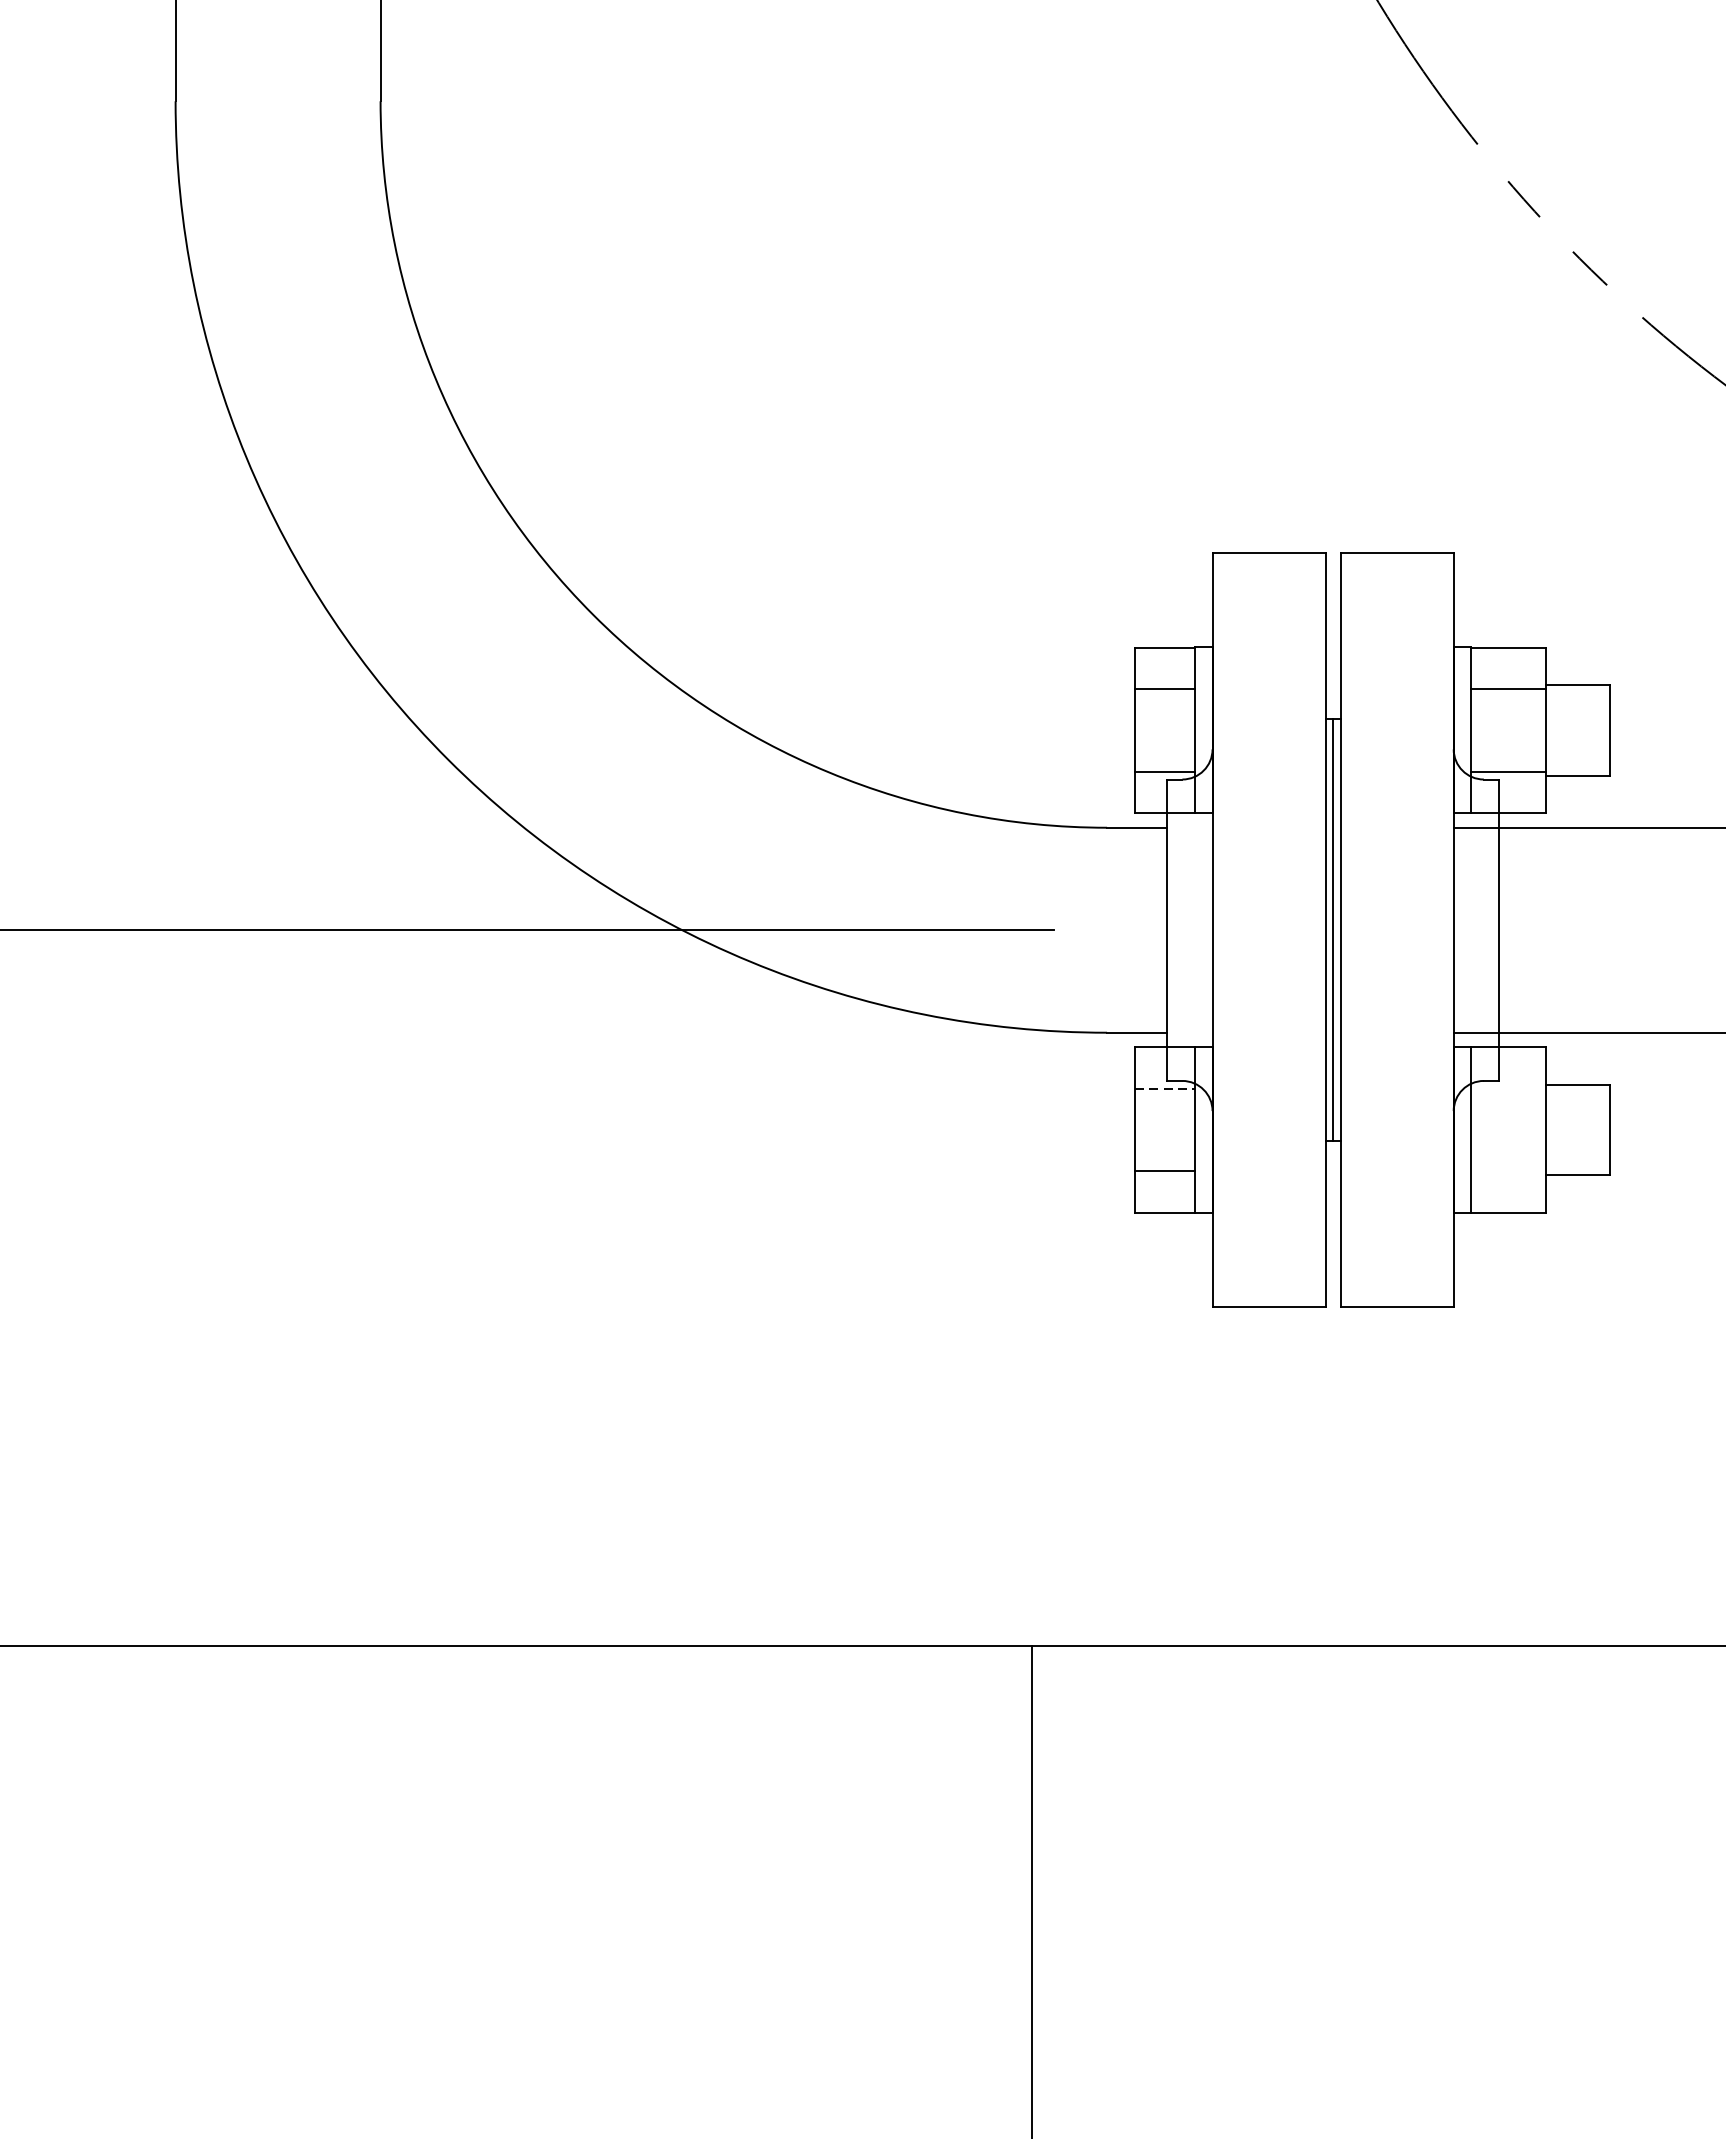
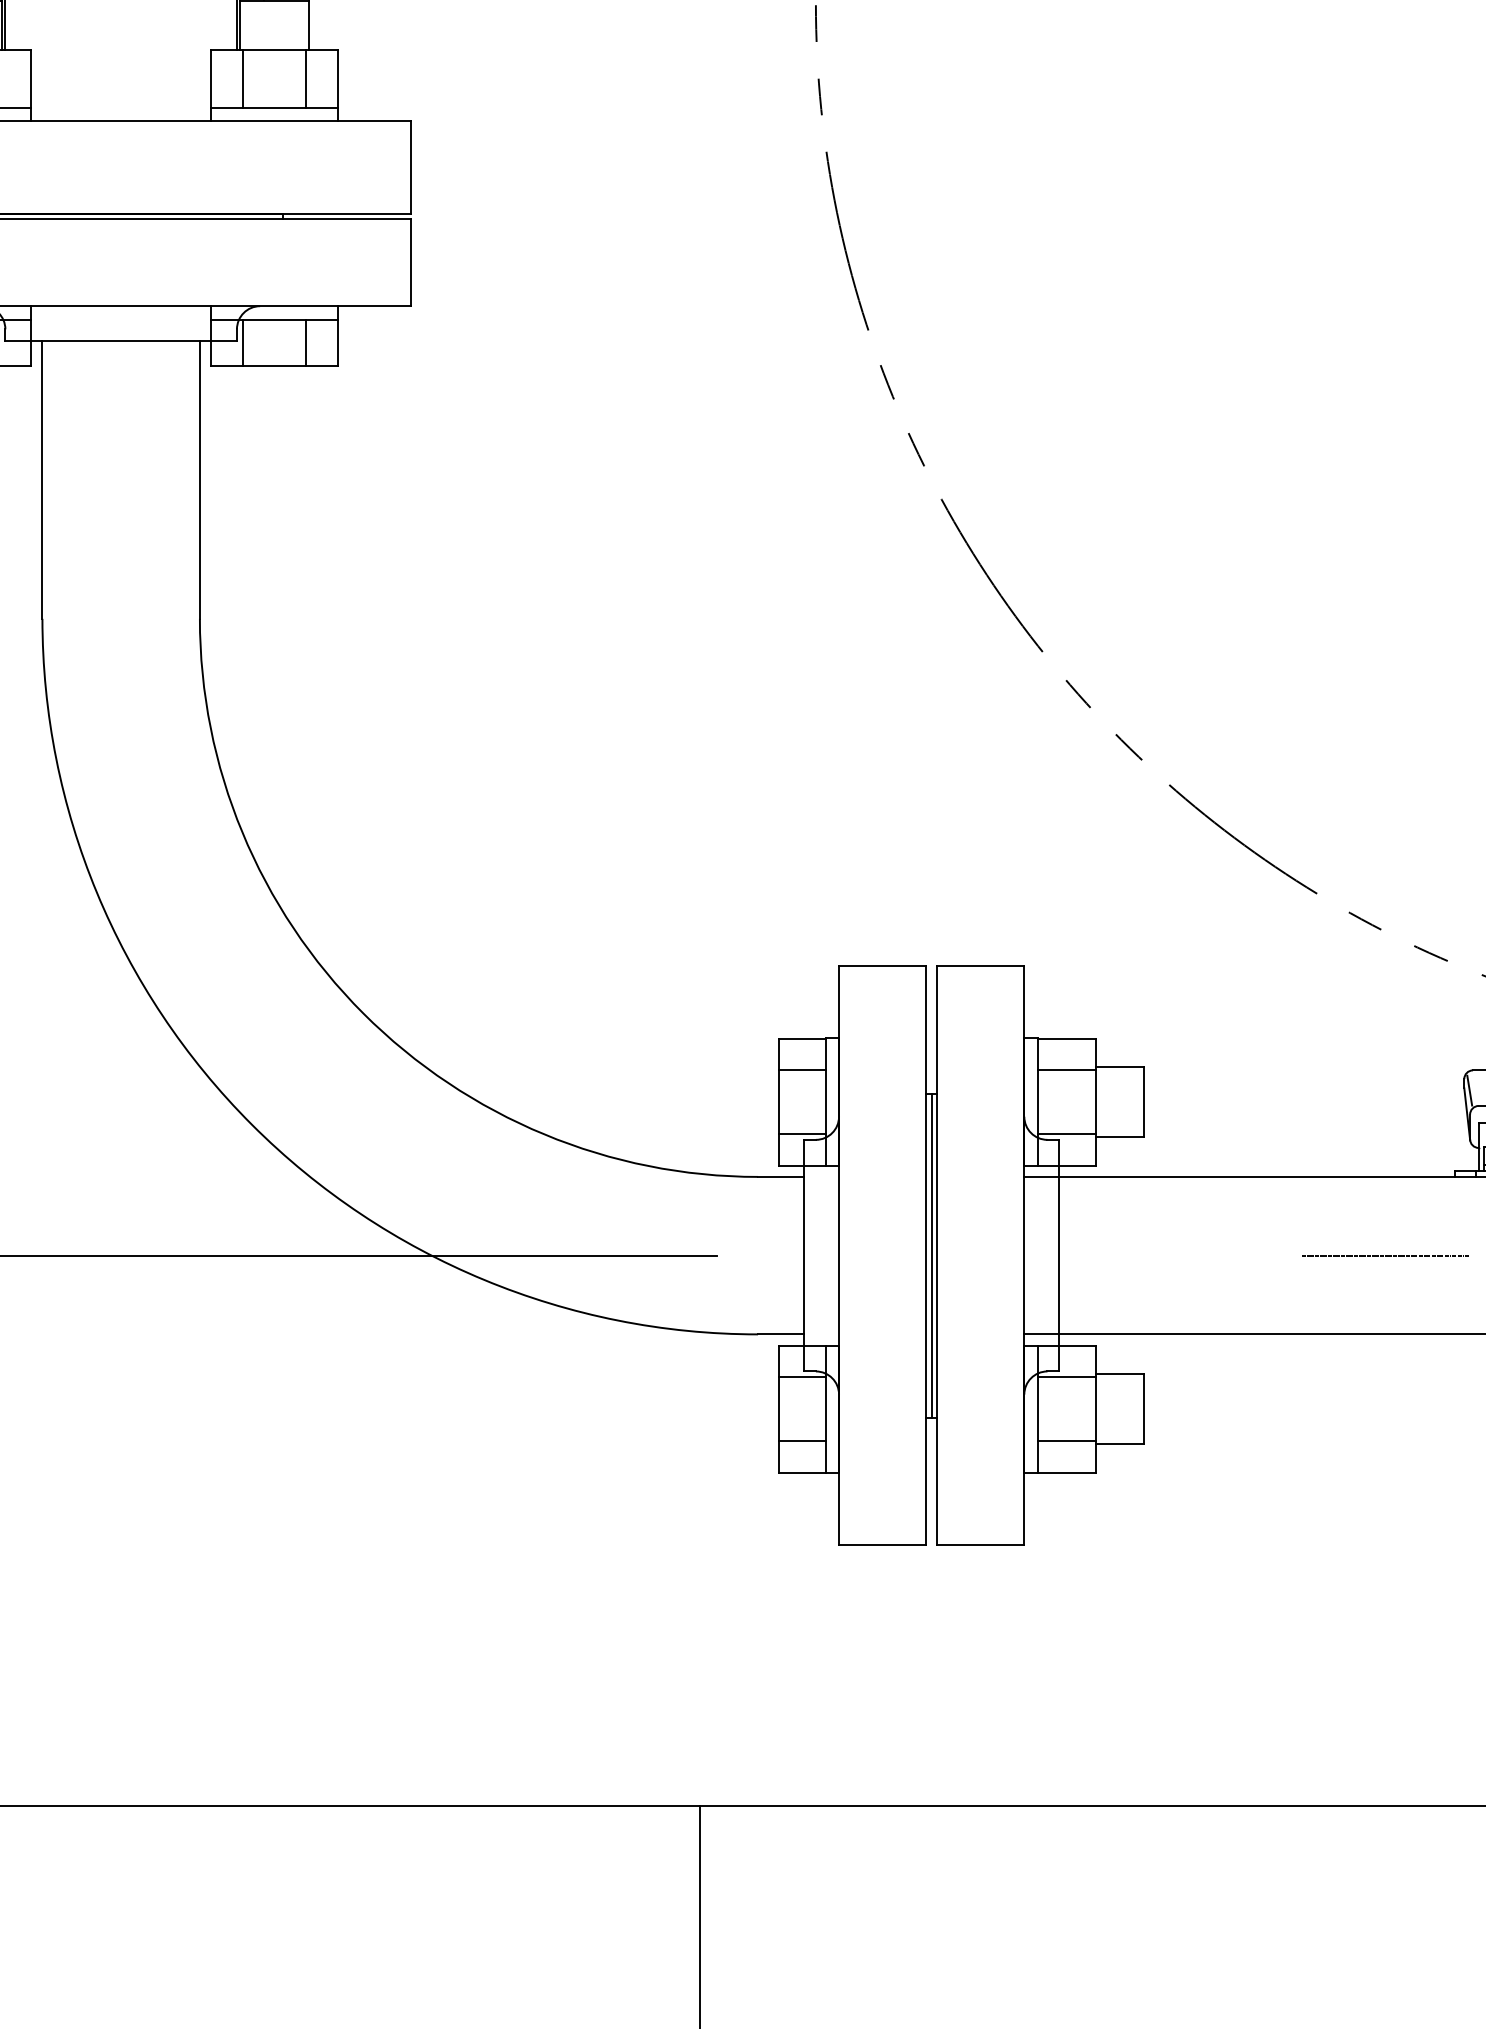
line: (1166, 1088) -> (803, 1377), dashed -> solid
line: (1508, 1088) -> (1066, 1377), added
line: (1508, 1170) -> (1066, 1440), added

